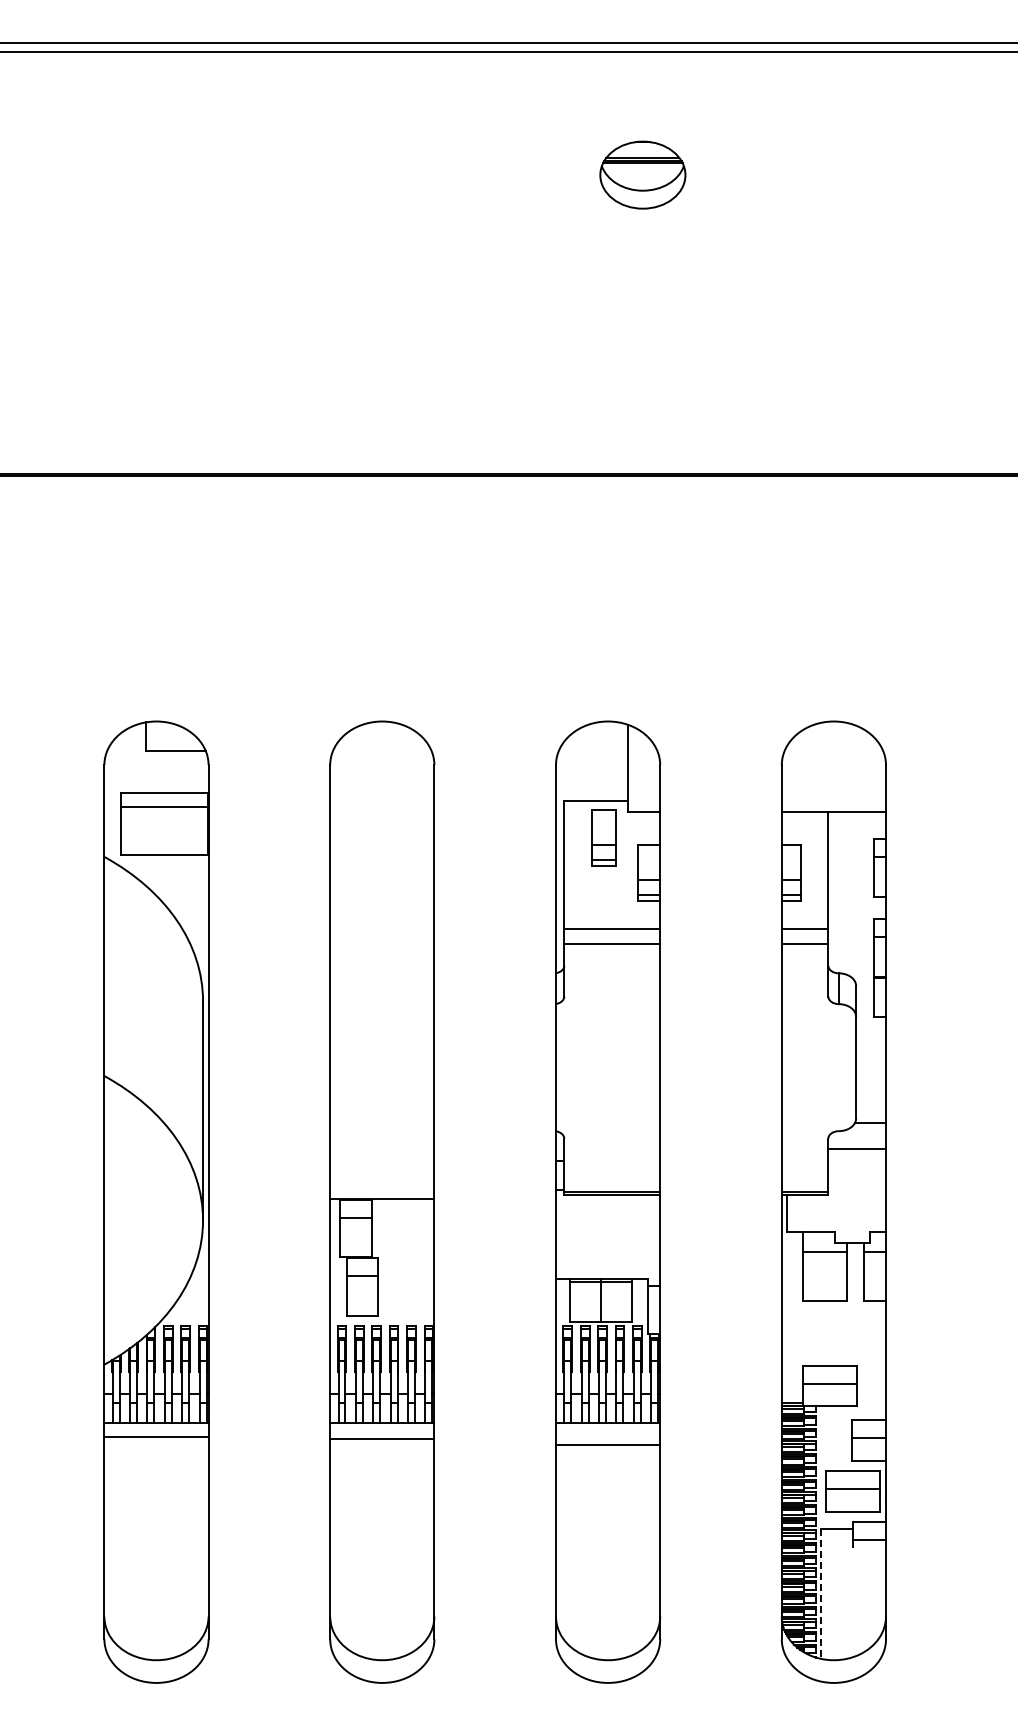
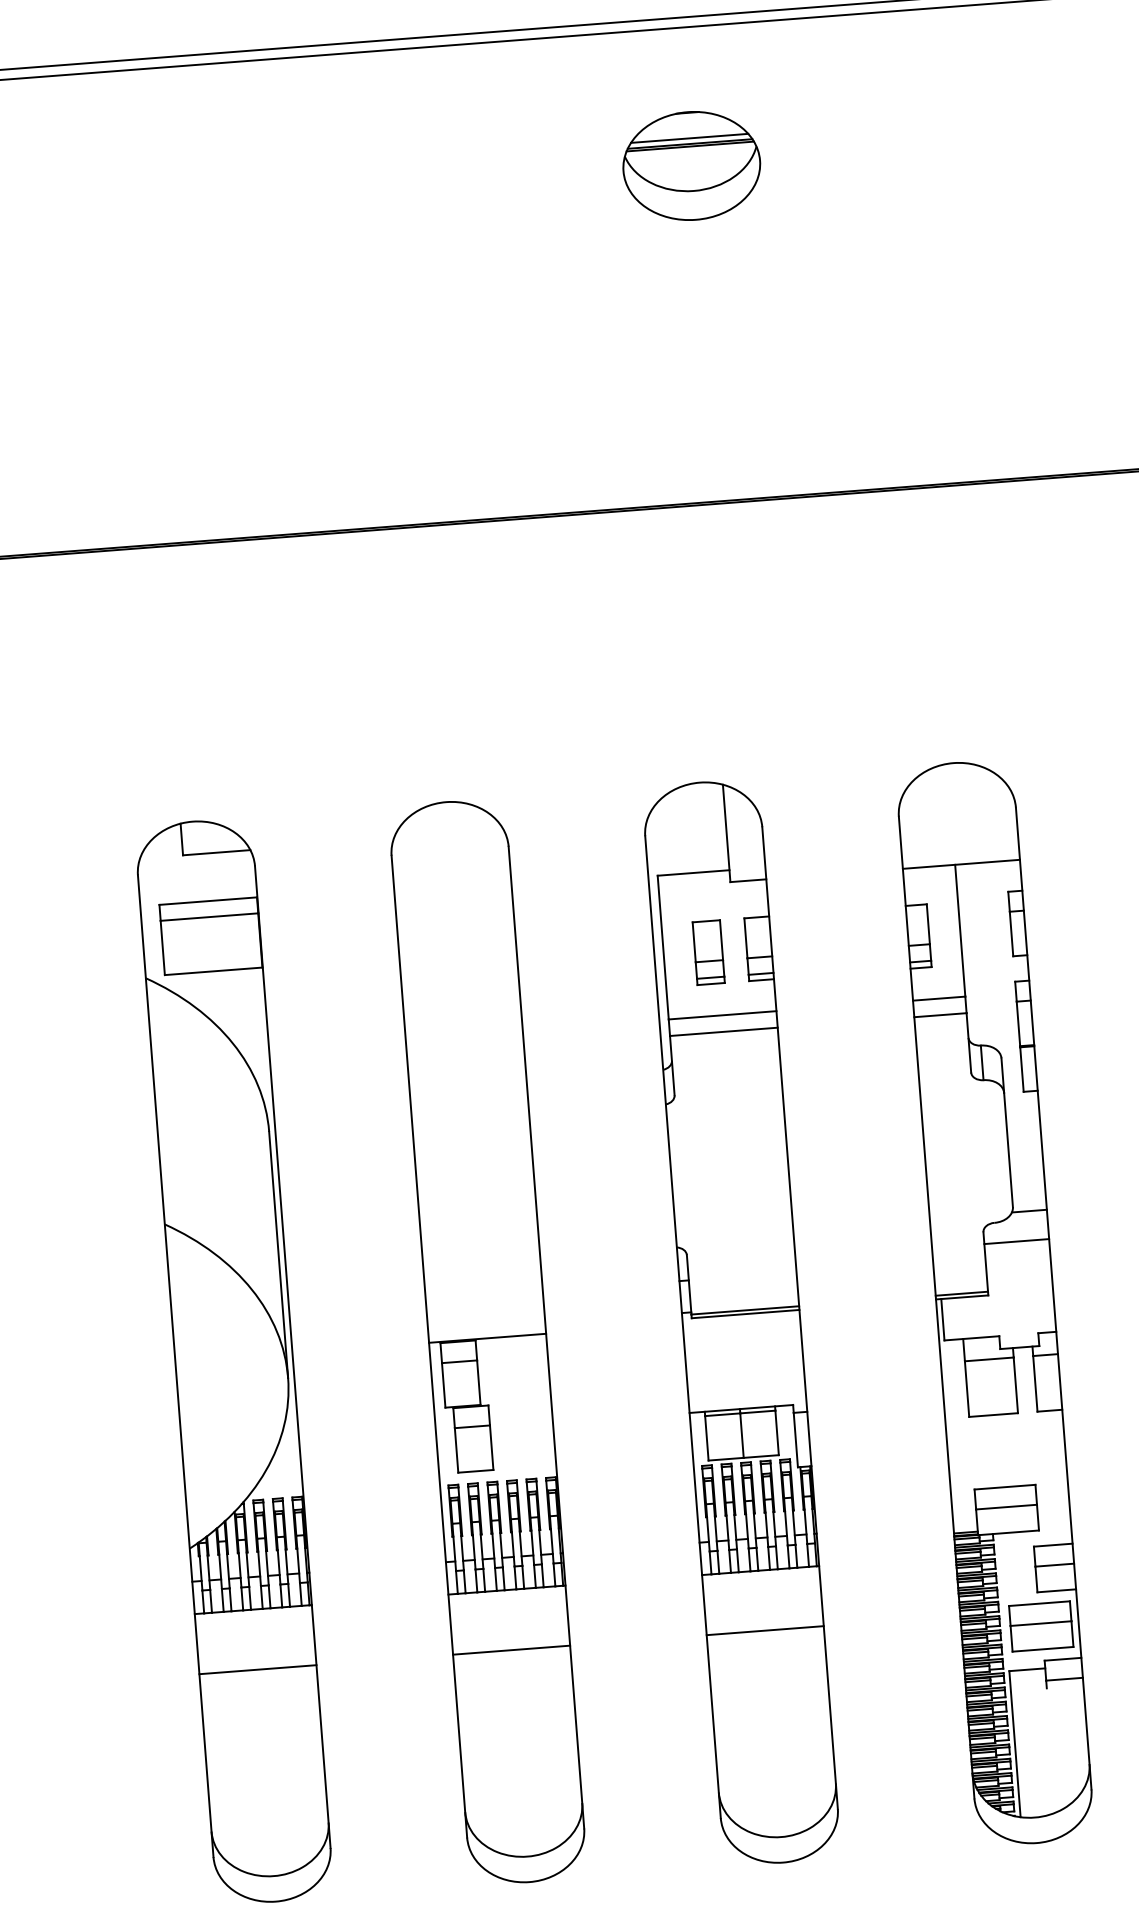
part: (642, 174) -> (691, 165), size x1.43
part: (603, 837) -> (707, 952), moved
line: (156, 1437) -> (257, 1669), moved
line: (382, 1439) -> (511, 1650), moved
line: (607, 1445) -> (764, 1630), moved
line: (821, 1594) -> (1015, 1744), dashed -> solid

